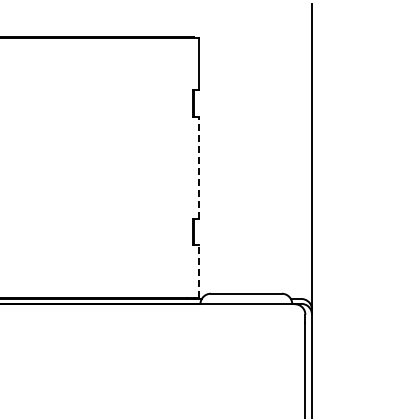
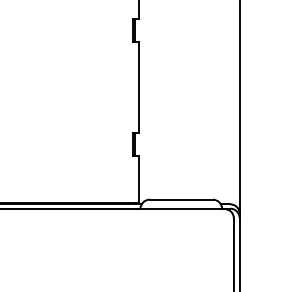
line: (199, 167) -> (139, 87), dashed -> solid
line: (199, 270) -> (139, 179), dashed -> solid

